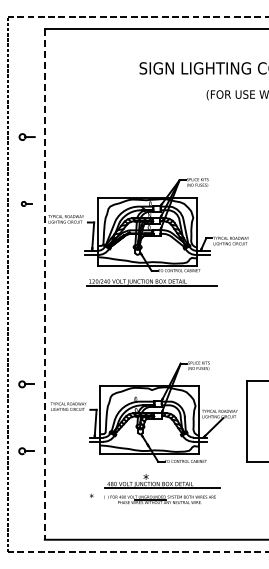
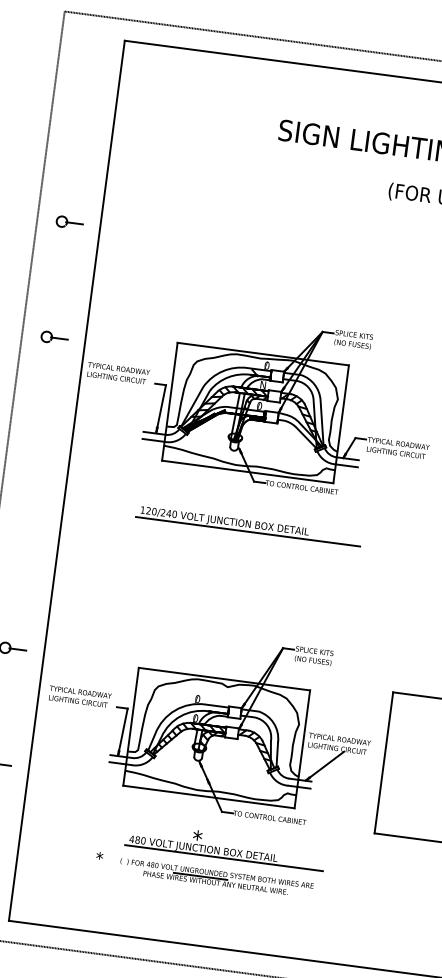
part: (26, 203) -> (53, 337), size x1.43
part: (151, 282) -> (248, 525), moved
line: (44, 284) -> (66, 480), dashed -> solid

